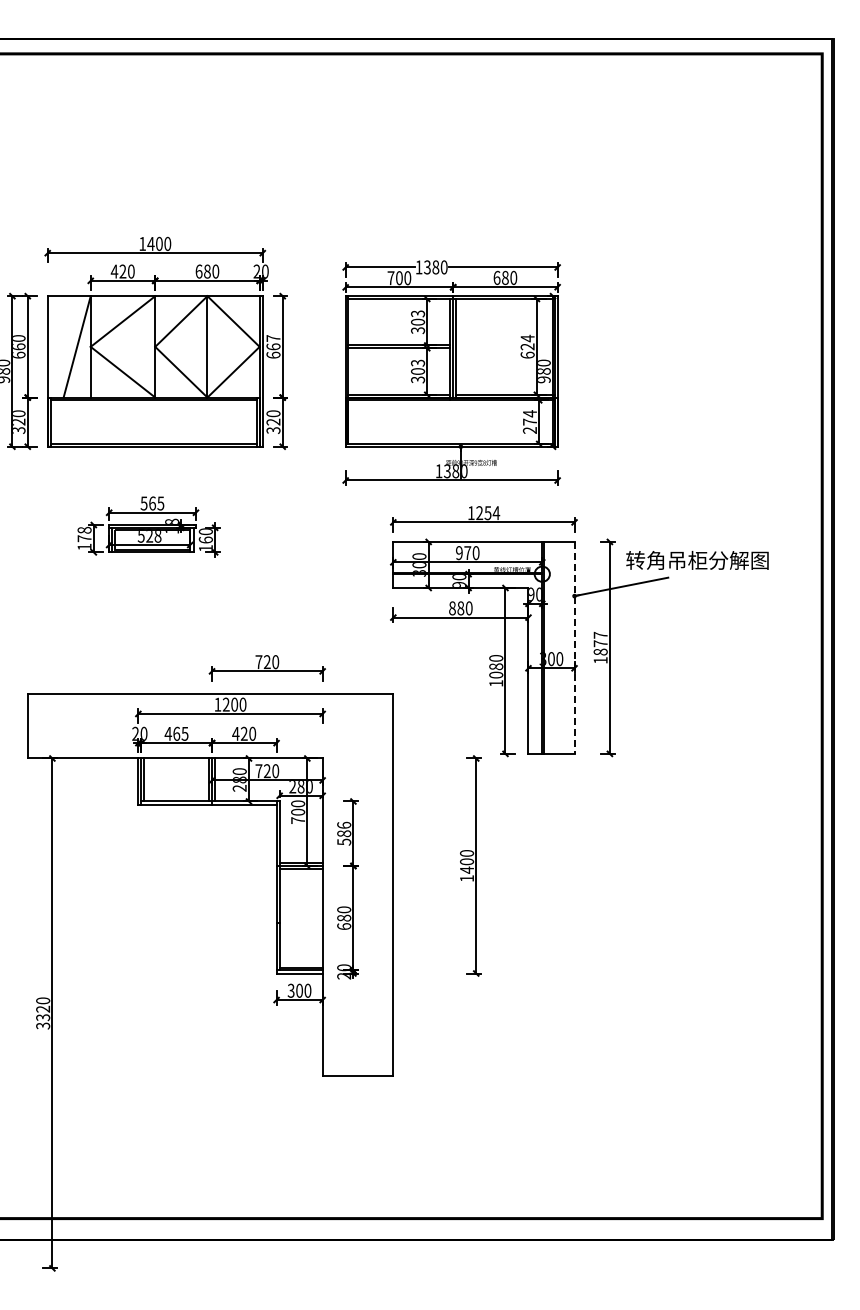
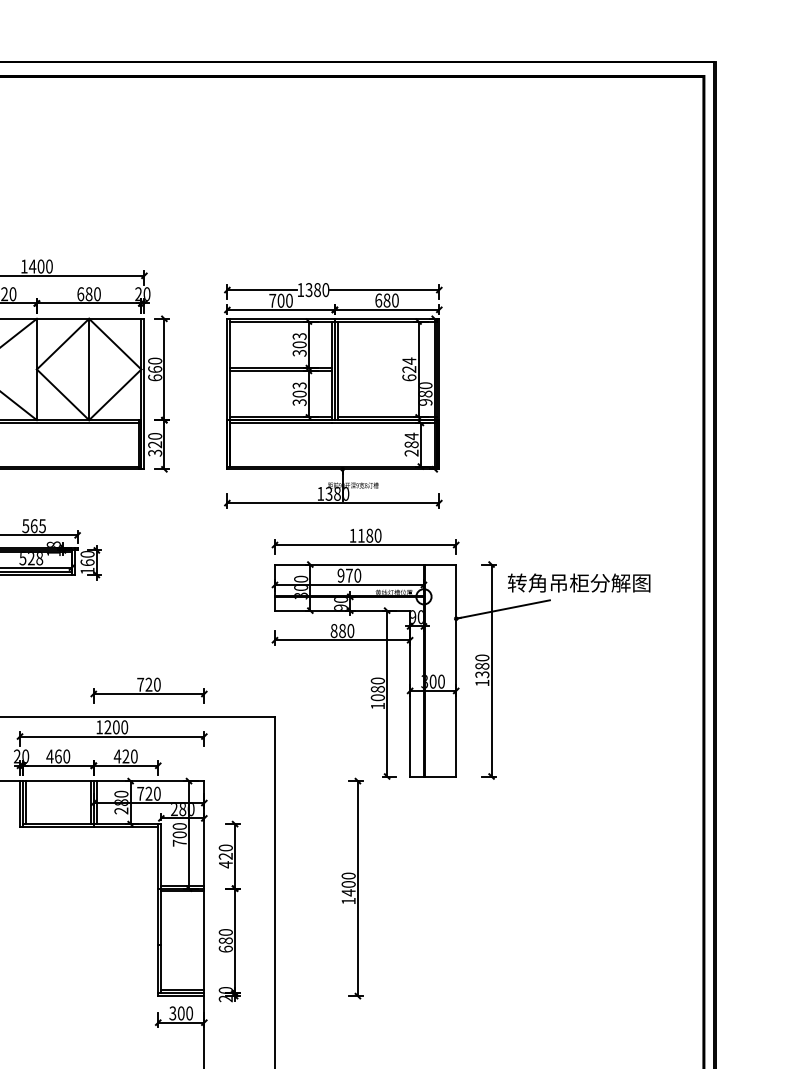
text: (273, 338) -> (155, 361), 667 -> 660
text: (530, 421) -> (412, 444), 274 -> 284
text: (488, 513) -> (370, 536), 1254 -> 1180
text: (600, 643) -> (482, 666), 1877 -> 1380
line: (574, 647) -> (456, 670), dashed -> solid
text: (184, 733) -> (66, 756), 465 -> 460
text: (344, 833) -> (226, 856), 586 -> 420

